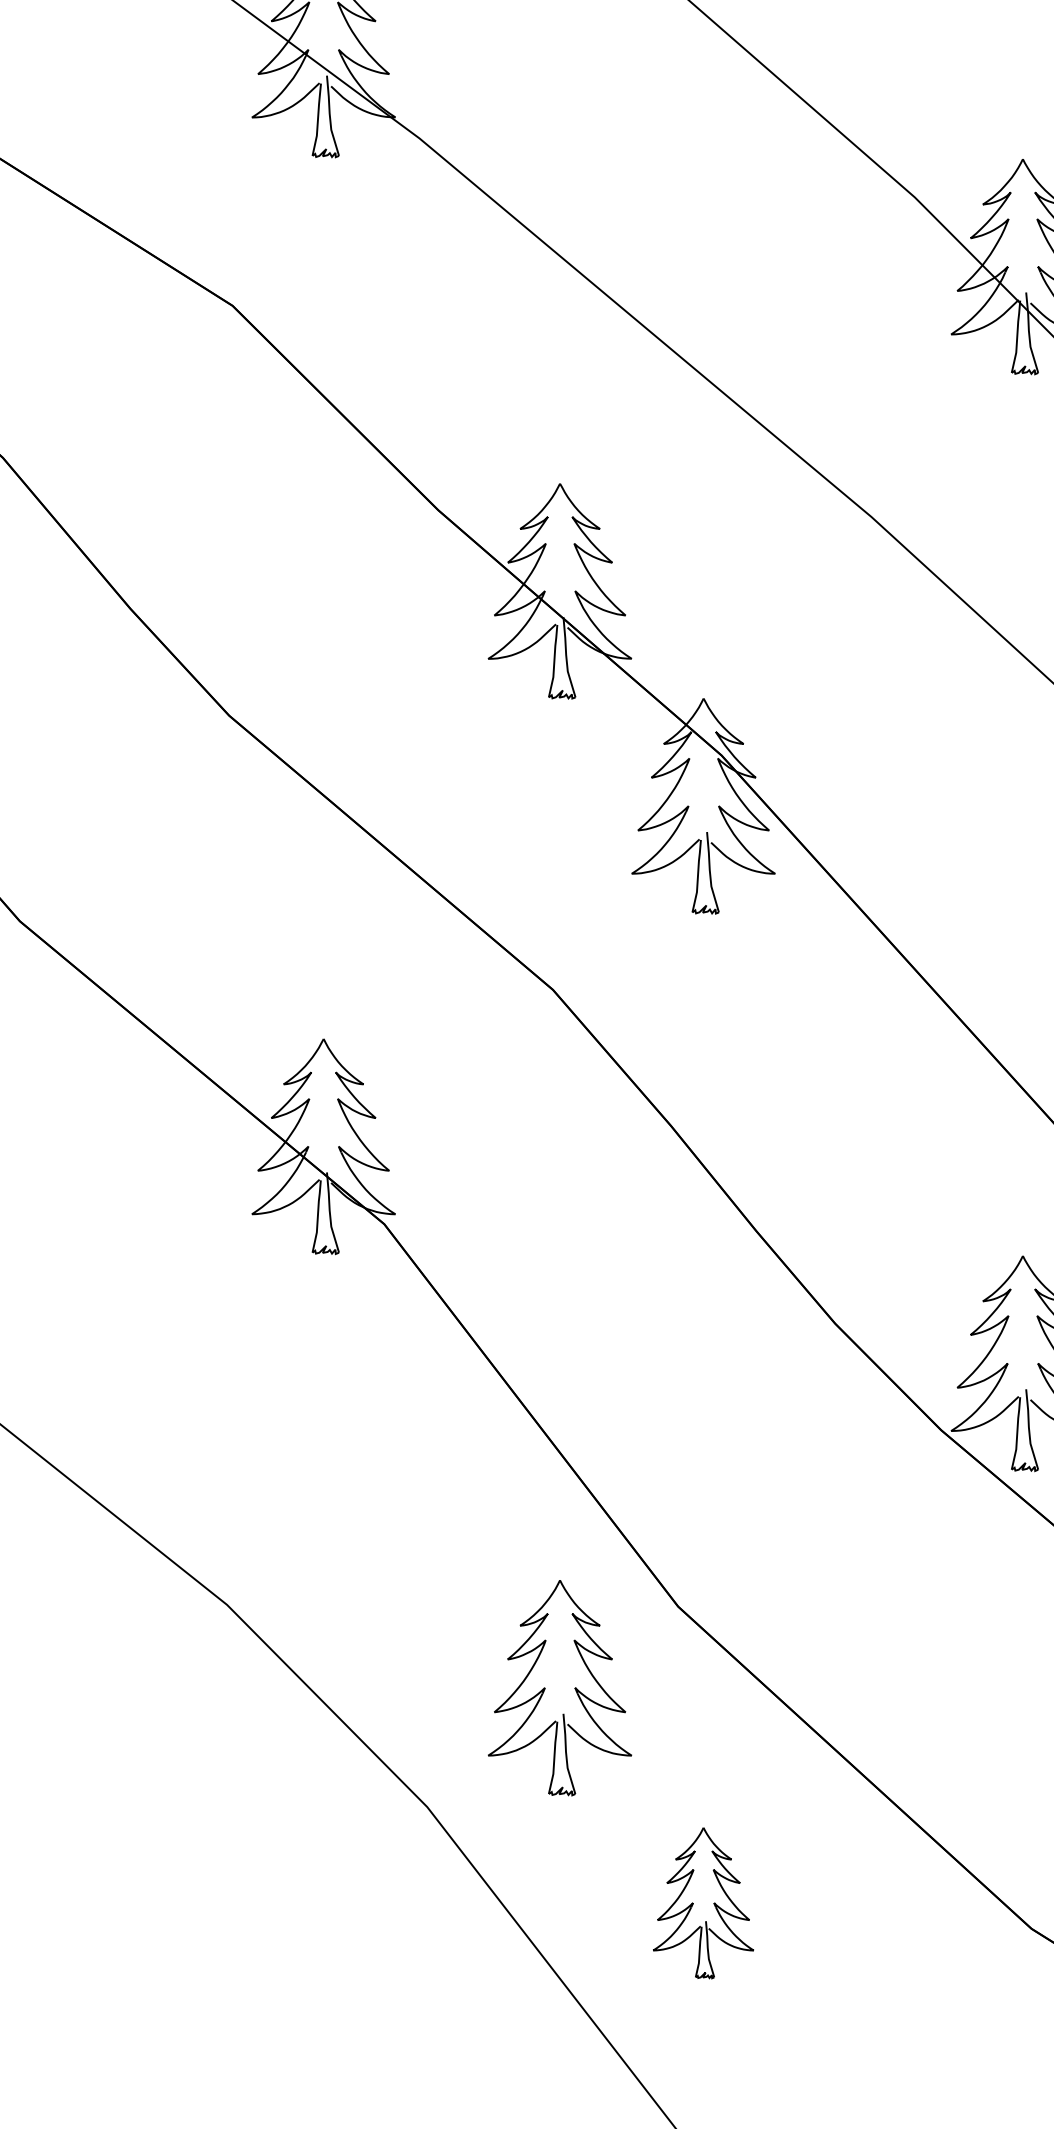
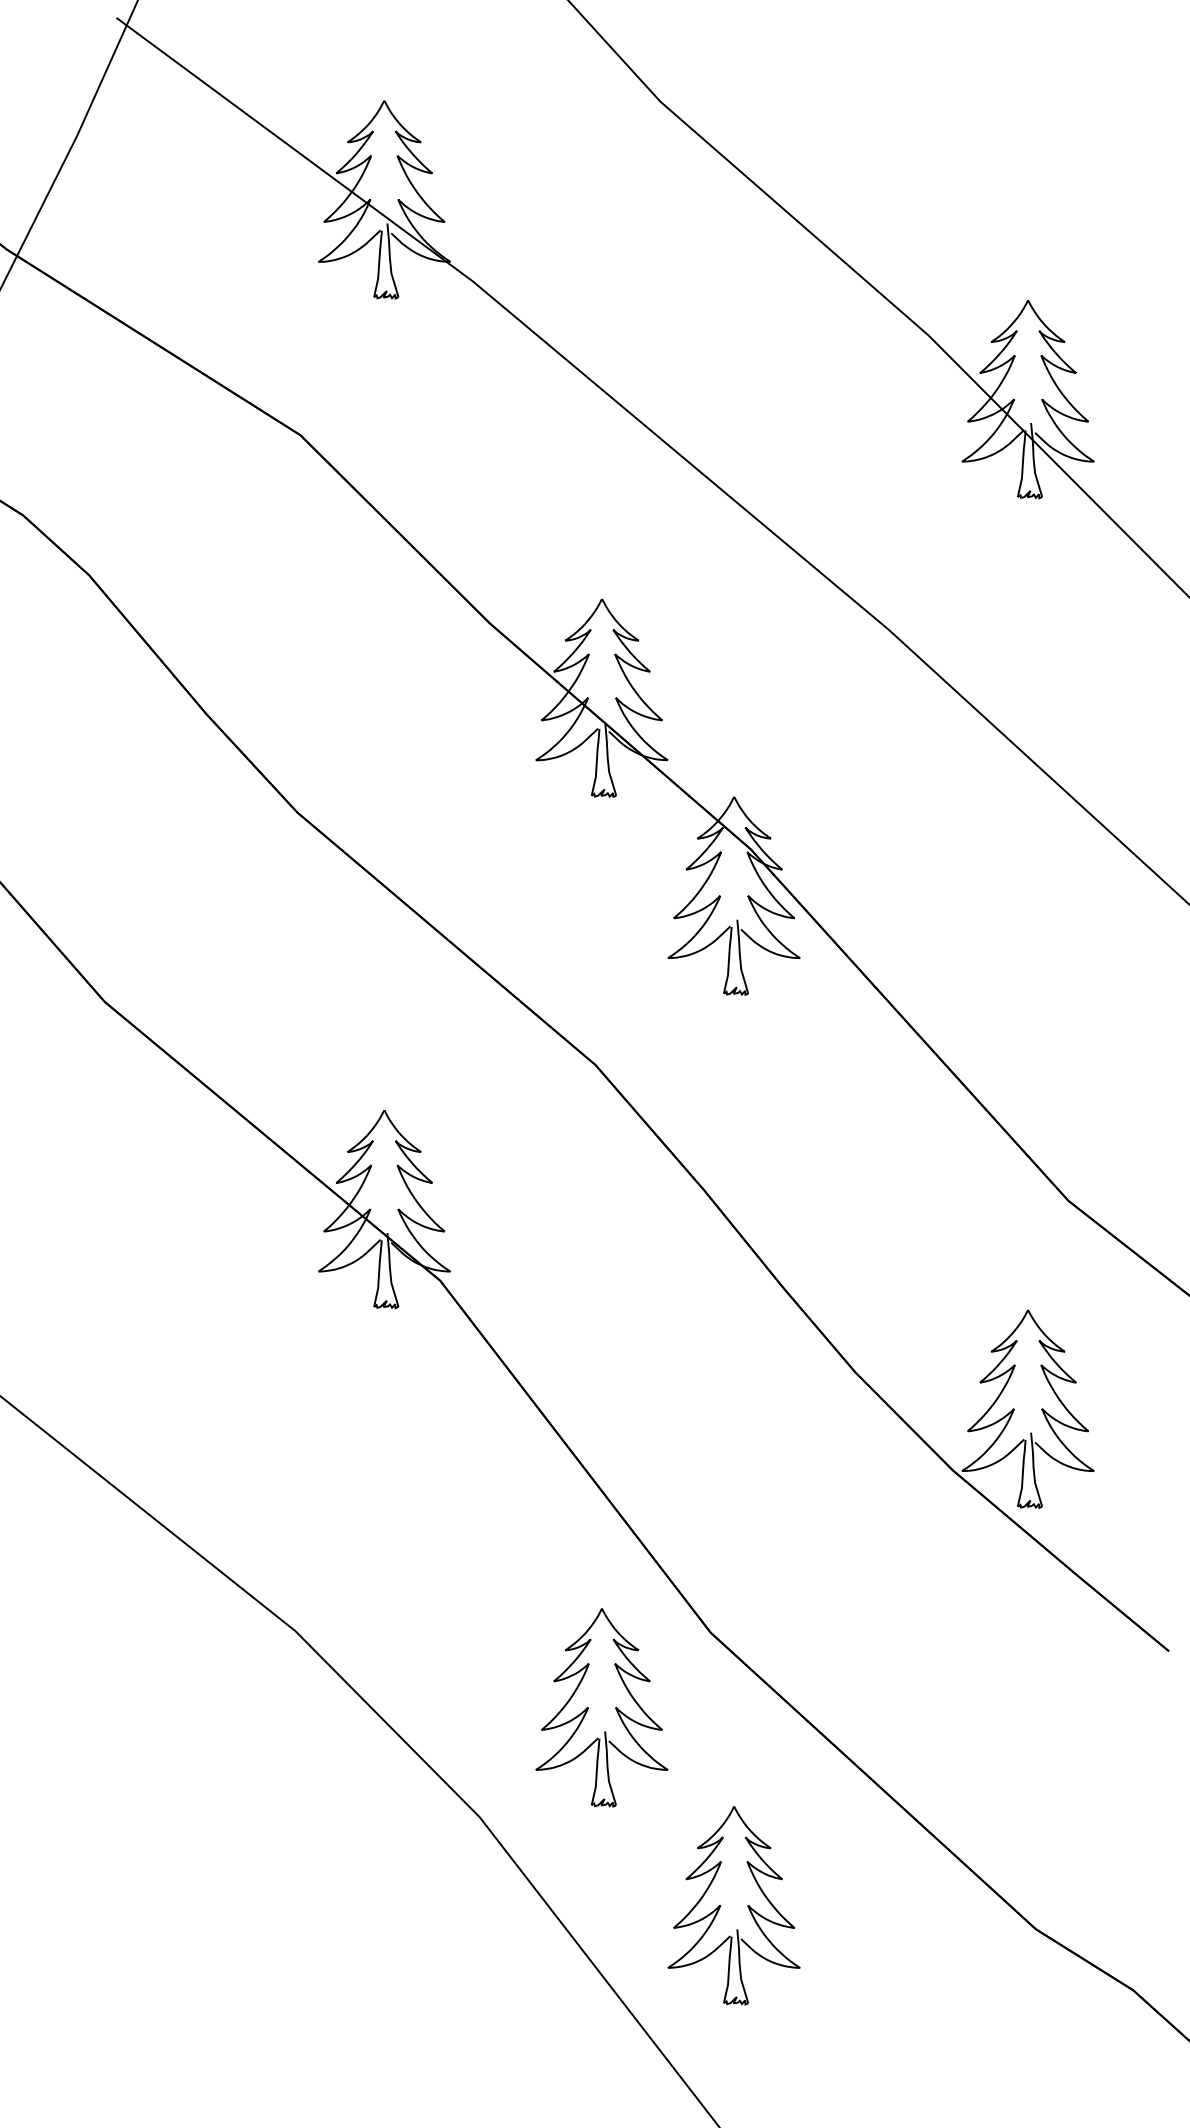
part: (702, 1902) -> (733, 1905), size x1.43

